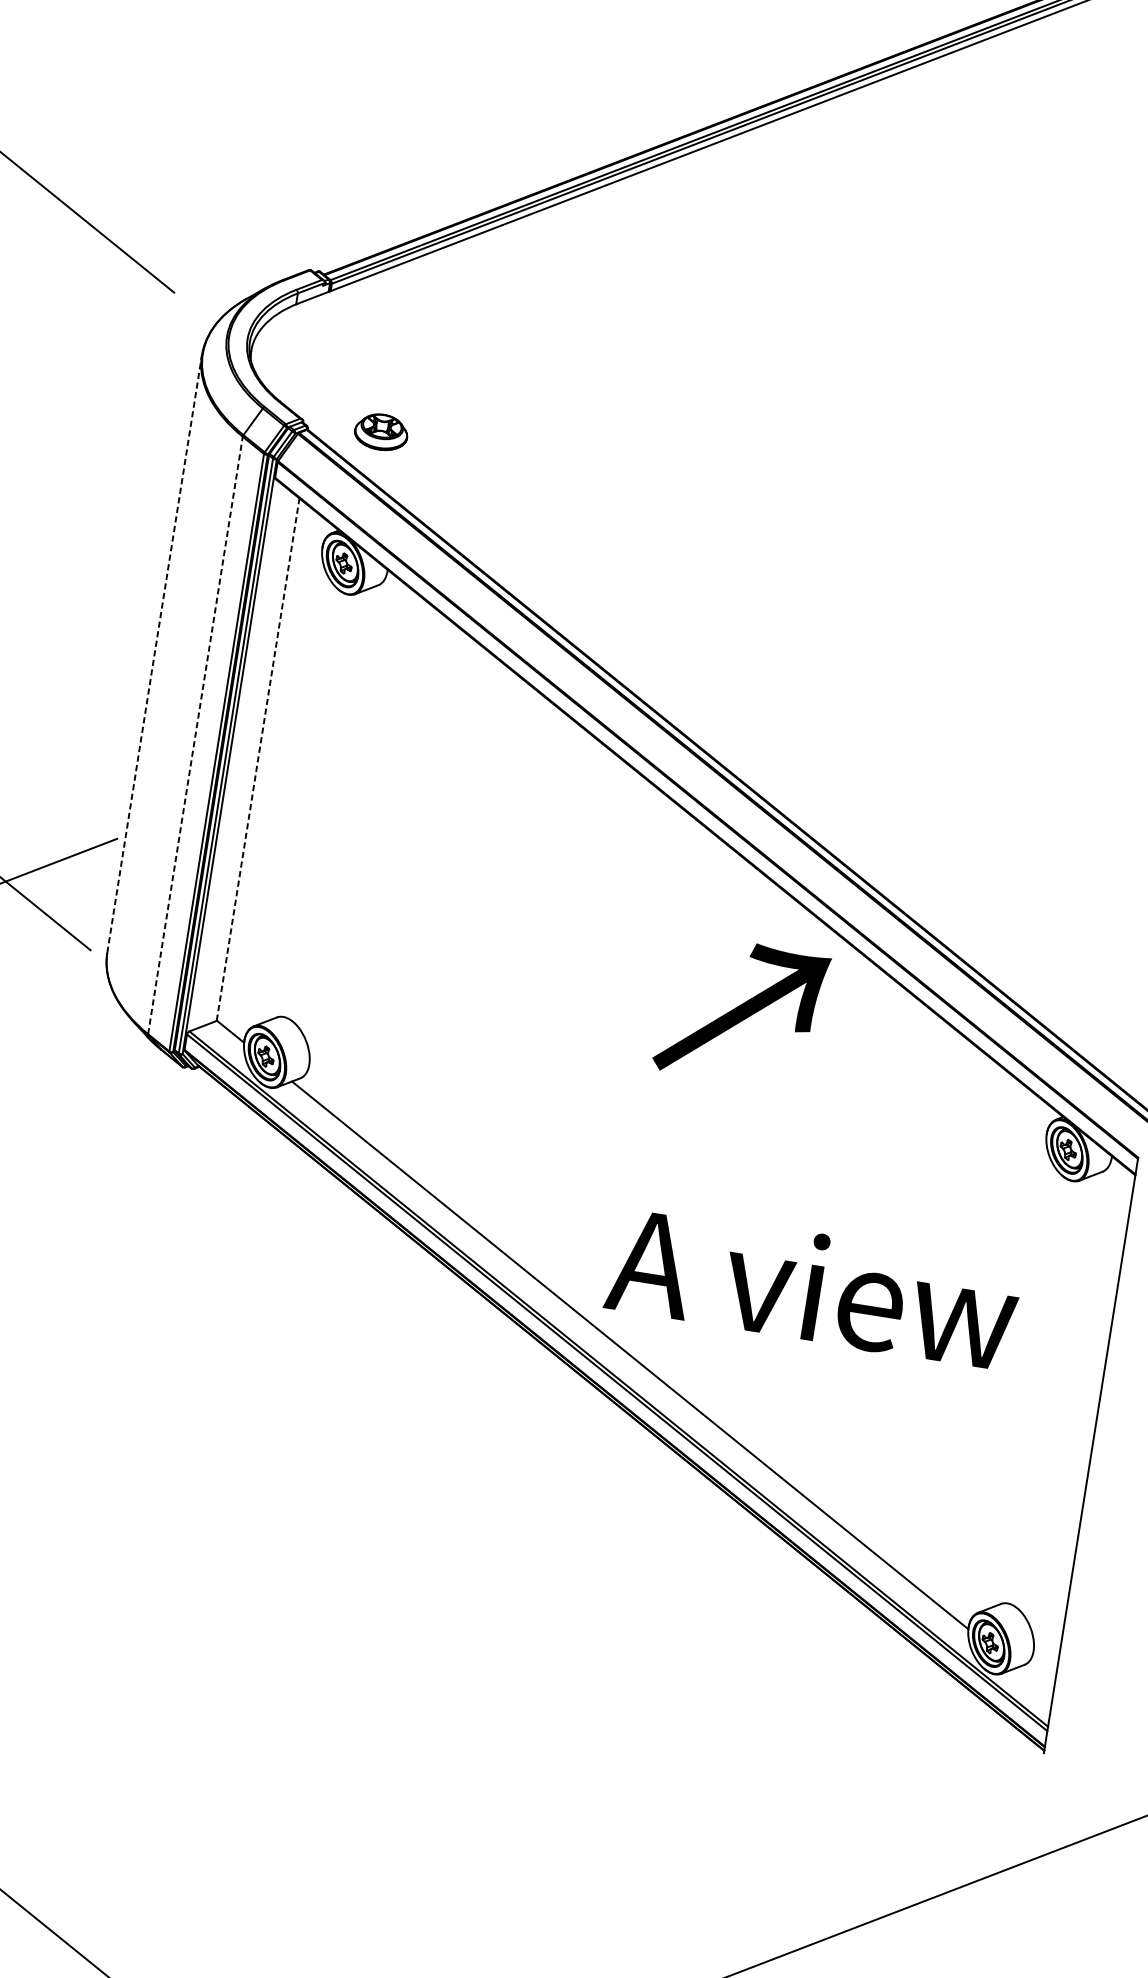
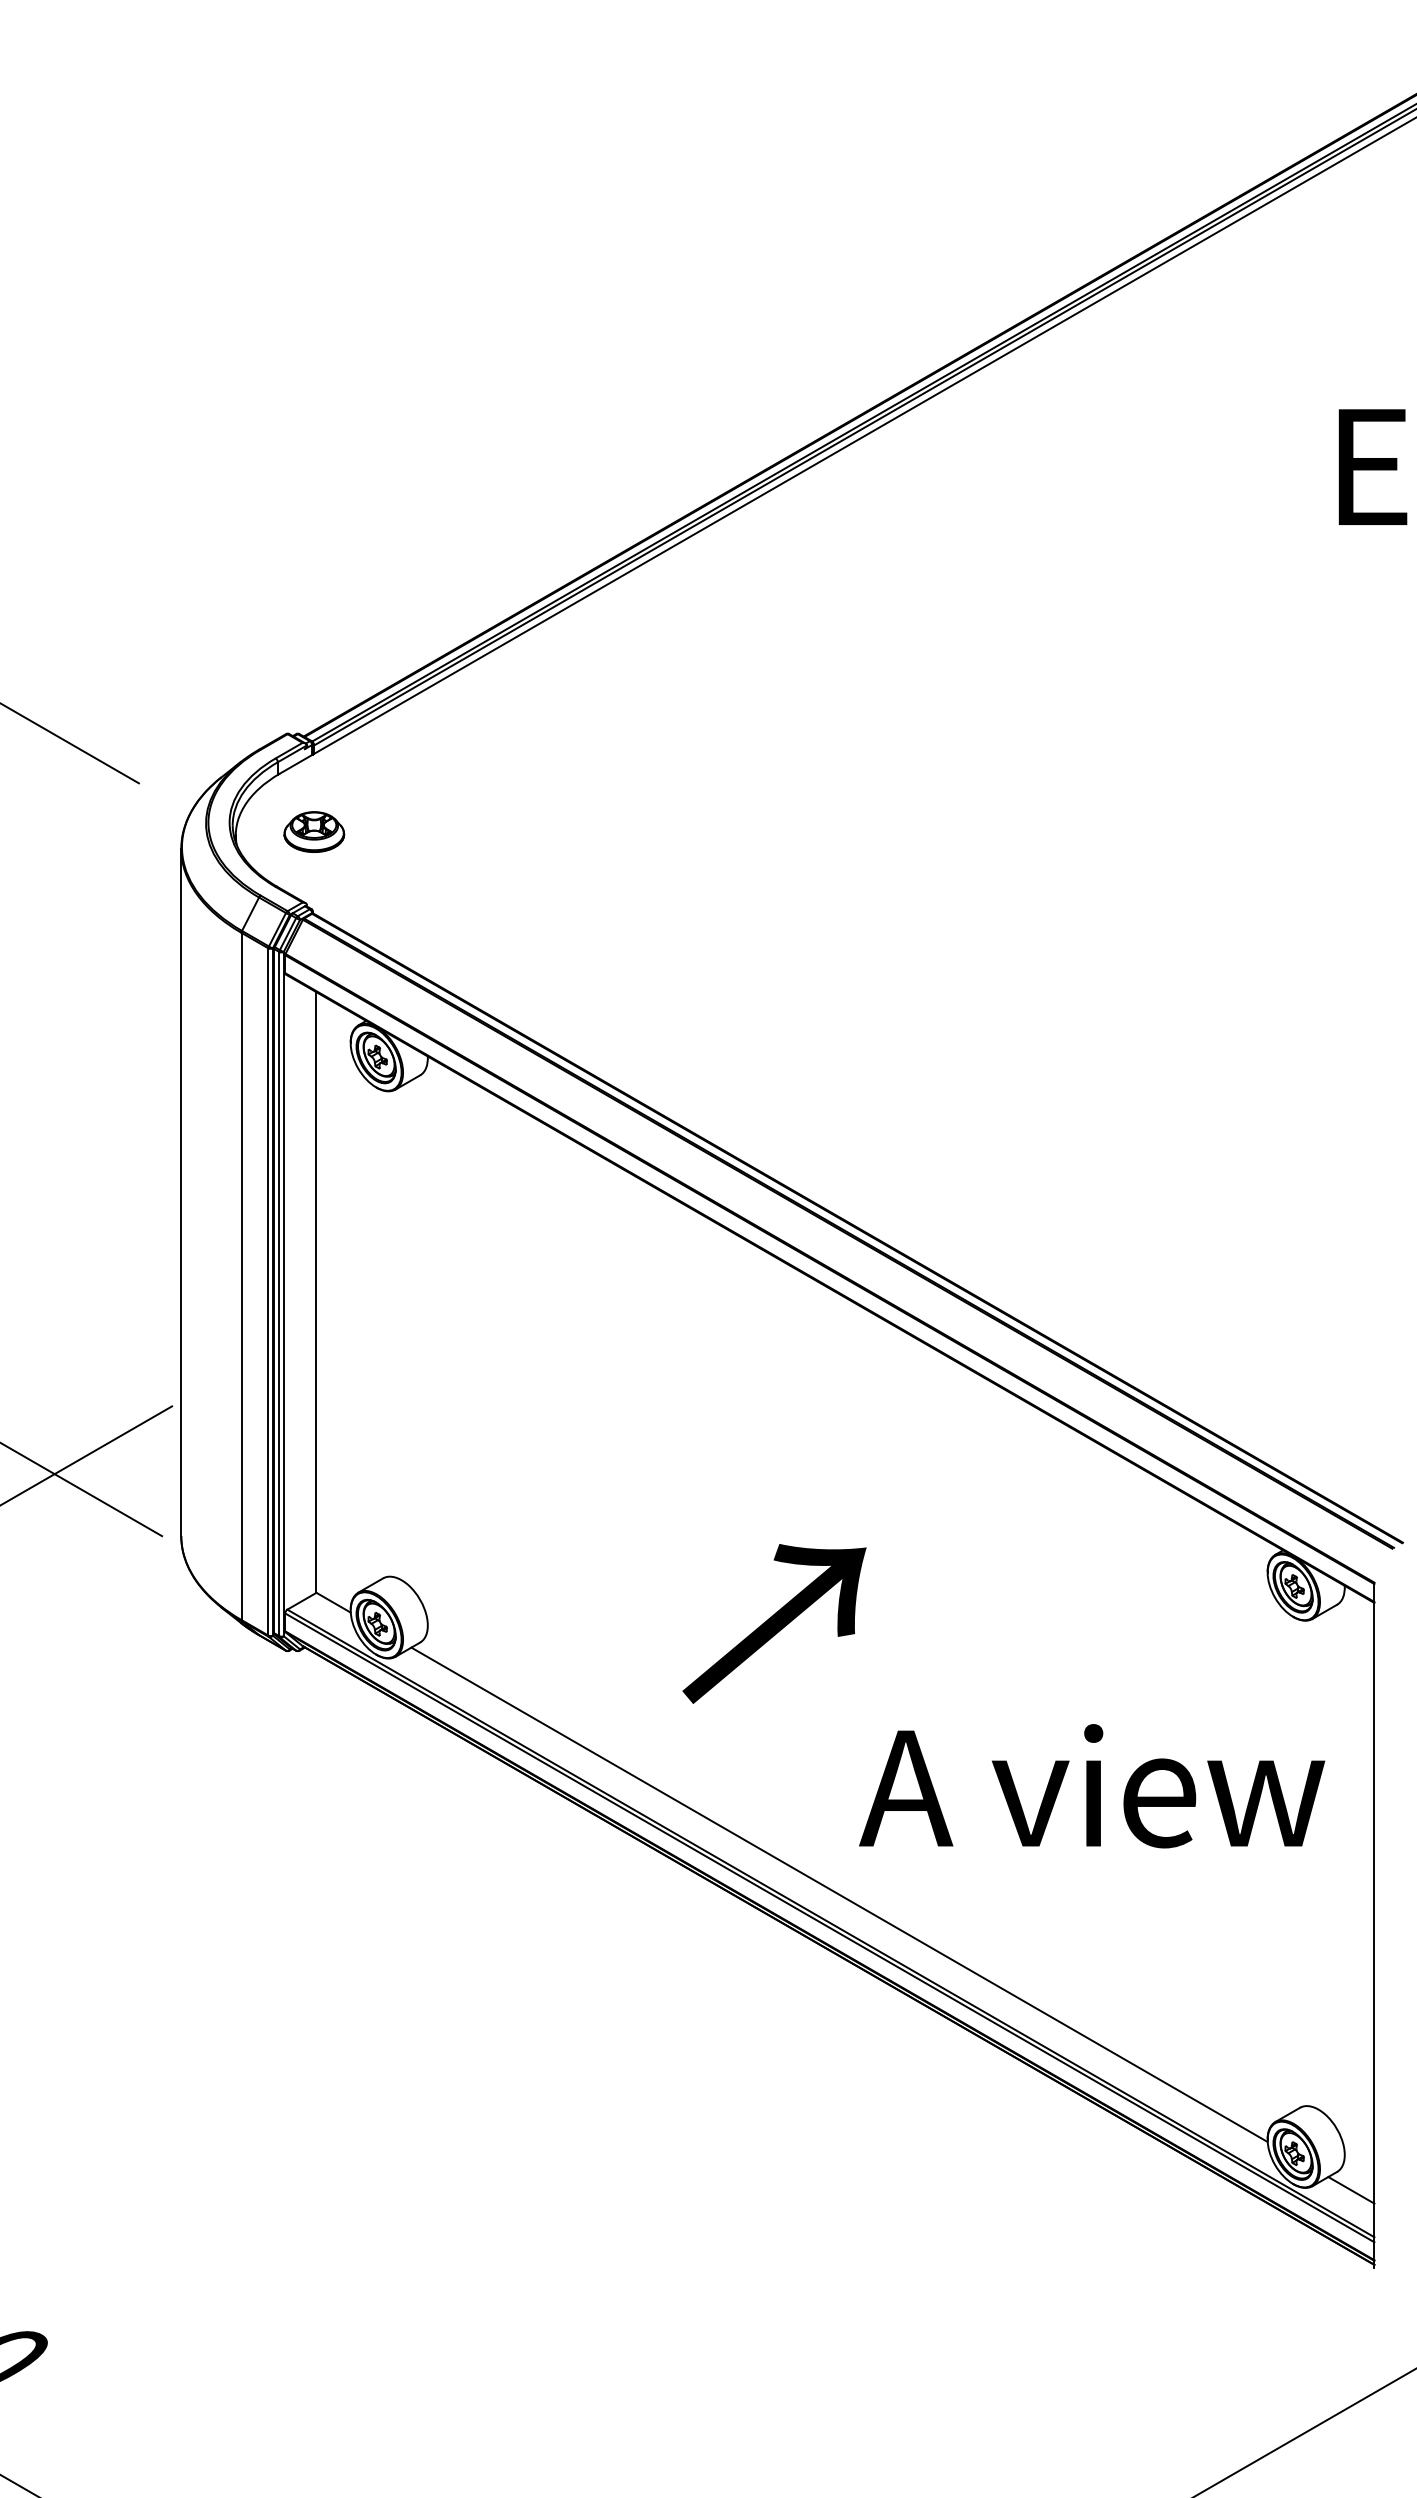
part: (381, 431) -> (314, 831), moved
line: (154, 654) -> (181, 1192), dashed -> solid
line: (195, 735) -> (241, 1276), dashed -> solid
line: (258, 758) -> (316, 1291), dashed -> solid
text: (741, 1011) -> (774, 1623), moved
text: (813, 1287) -> (1092, 1786), moved
line: (1034, 1682) -> (1351, 2190), added

